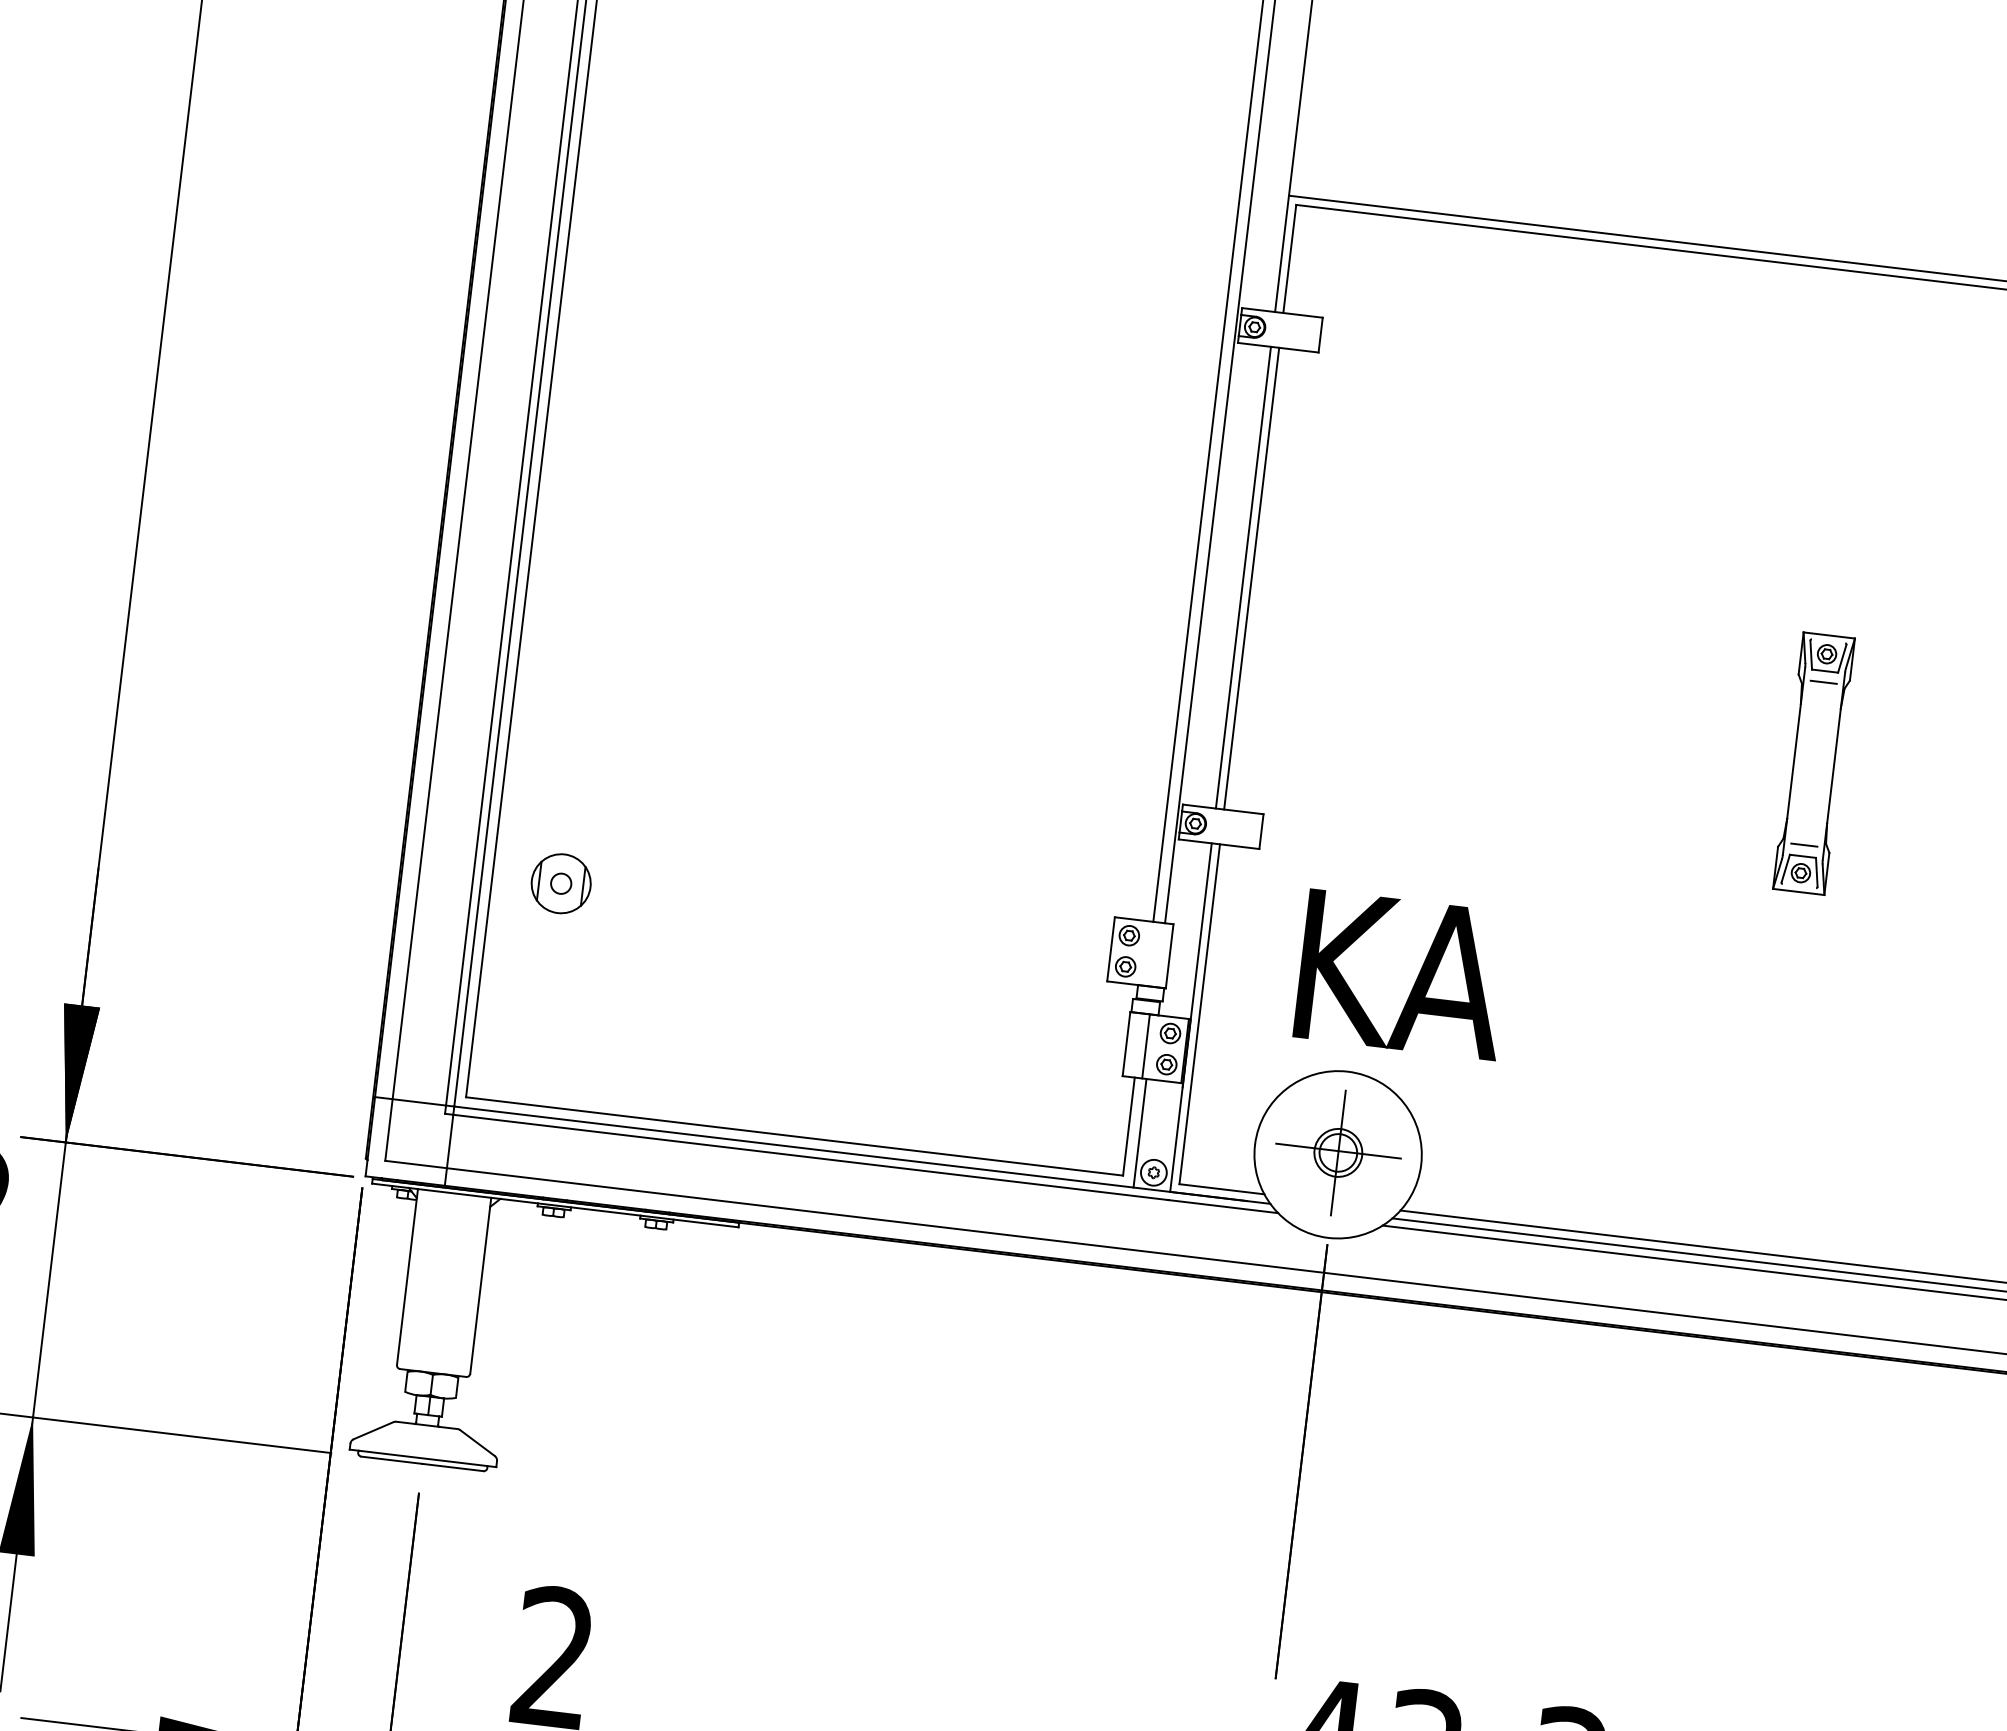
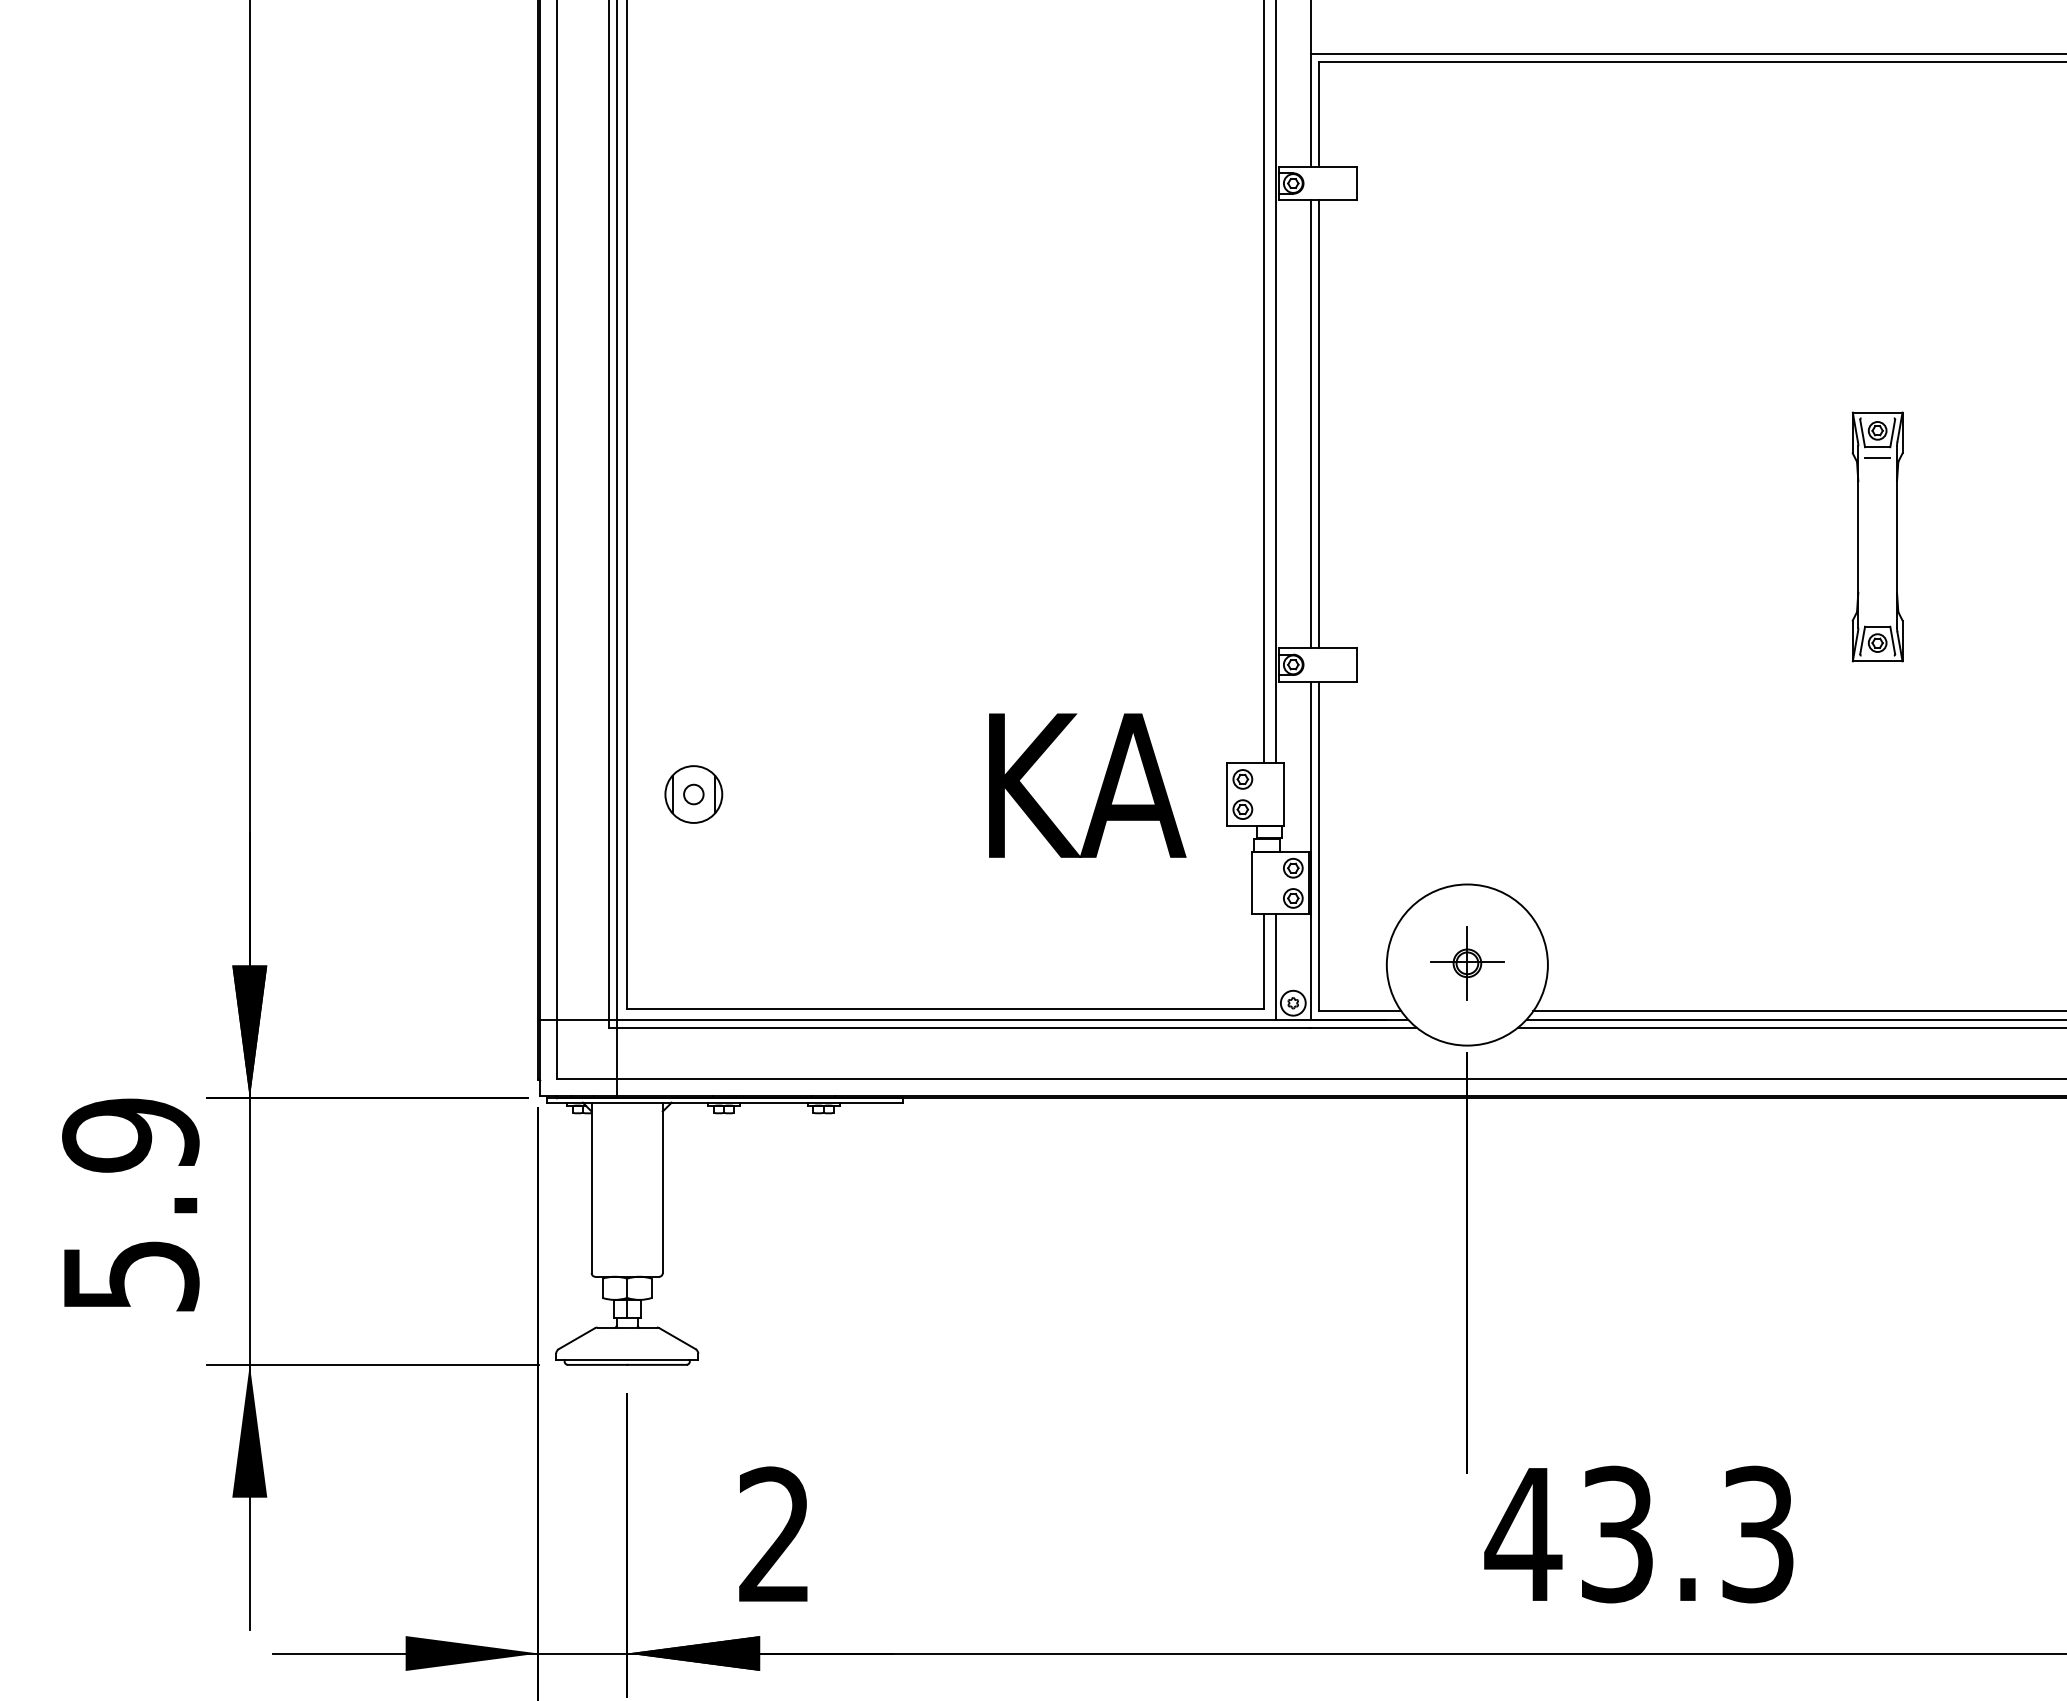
line: (1804, 844) -> (1877, 615), removed
text: (1402, 974) -> (1087, 785), moved
line: (1146, 1046) -> (1271, 883), removed
part: (1338, 1153) -> (1467, 963), size x0.6

